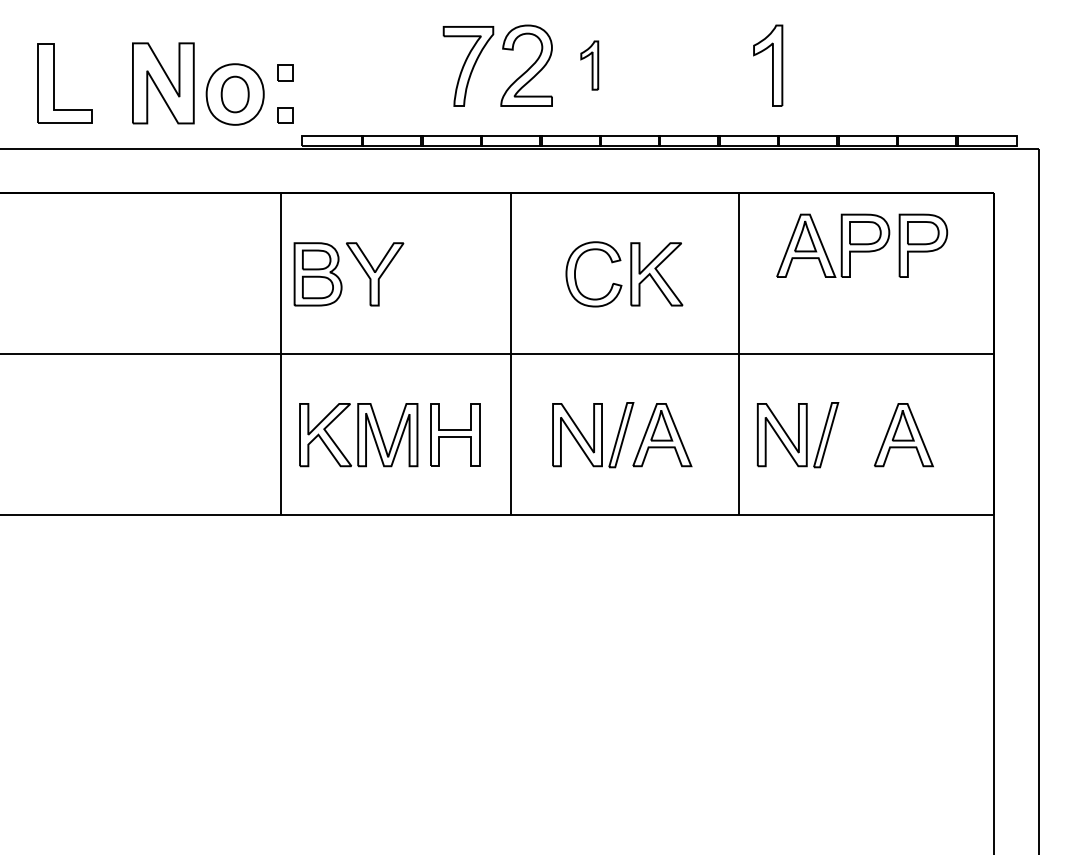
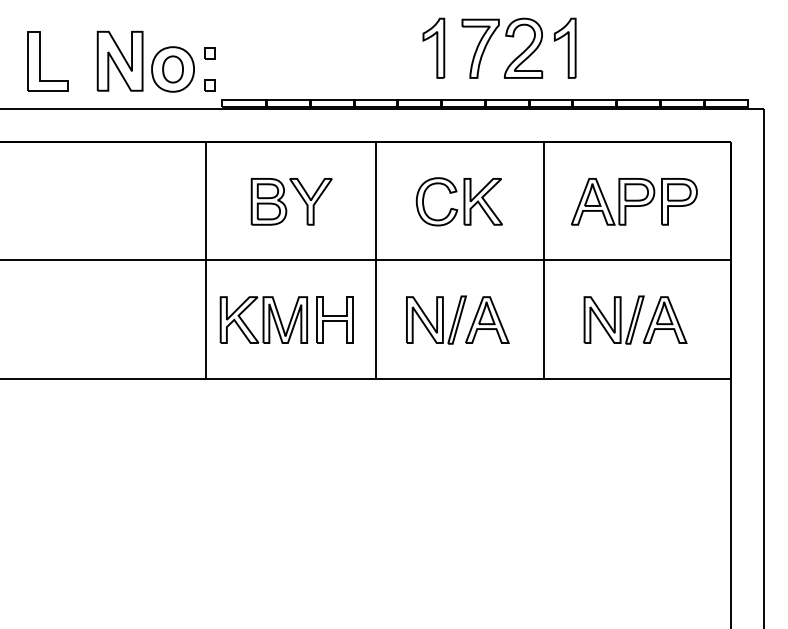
part: (502, 49) -> (505, 36), moved
part: (589, 64) -> (433, 47), size x1.67
part: (862, 245) -> (634, 201), moved
part: (340, 278) -> (285, 204), moved
part: (797, 434) -> (613, 319), moved

